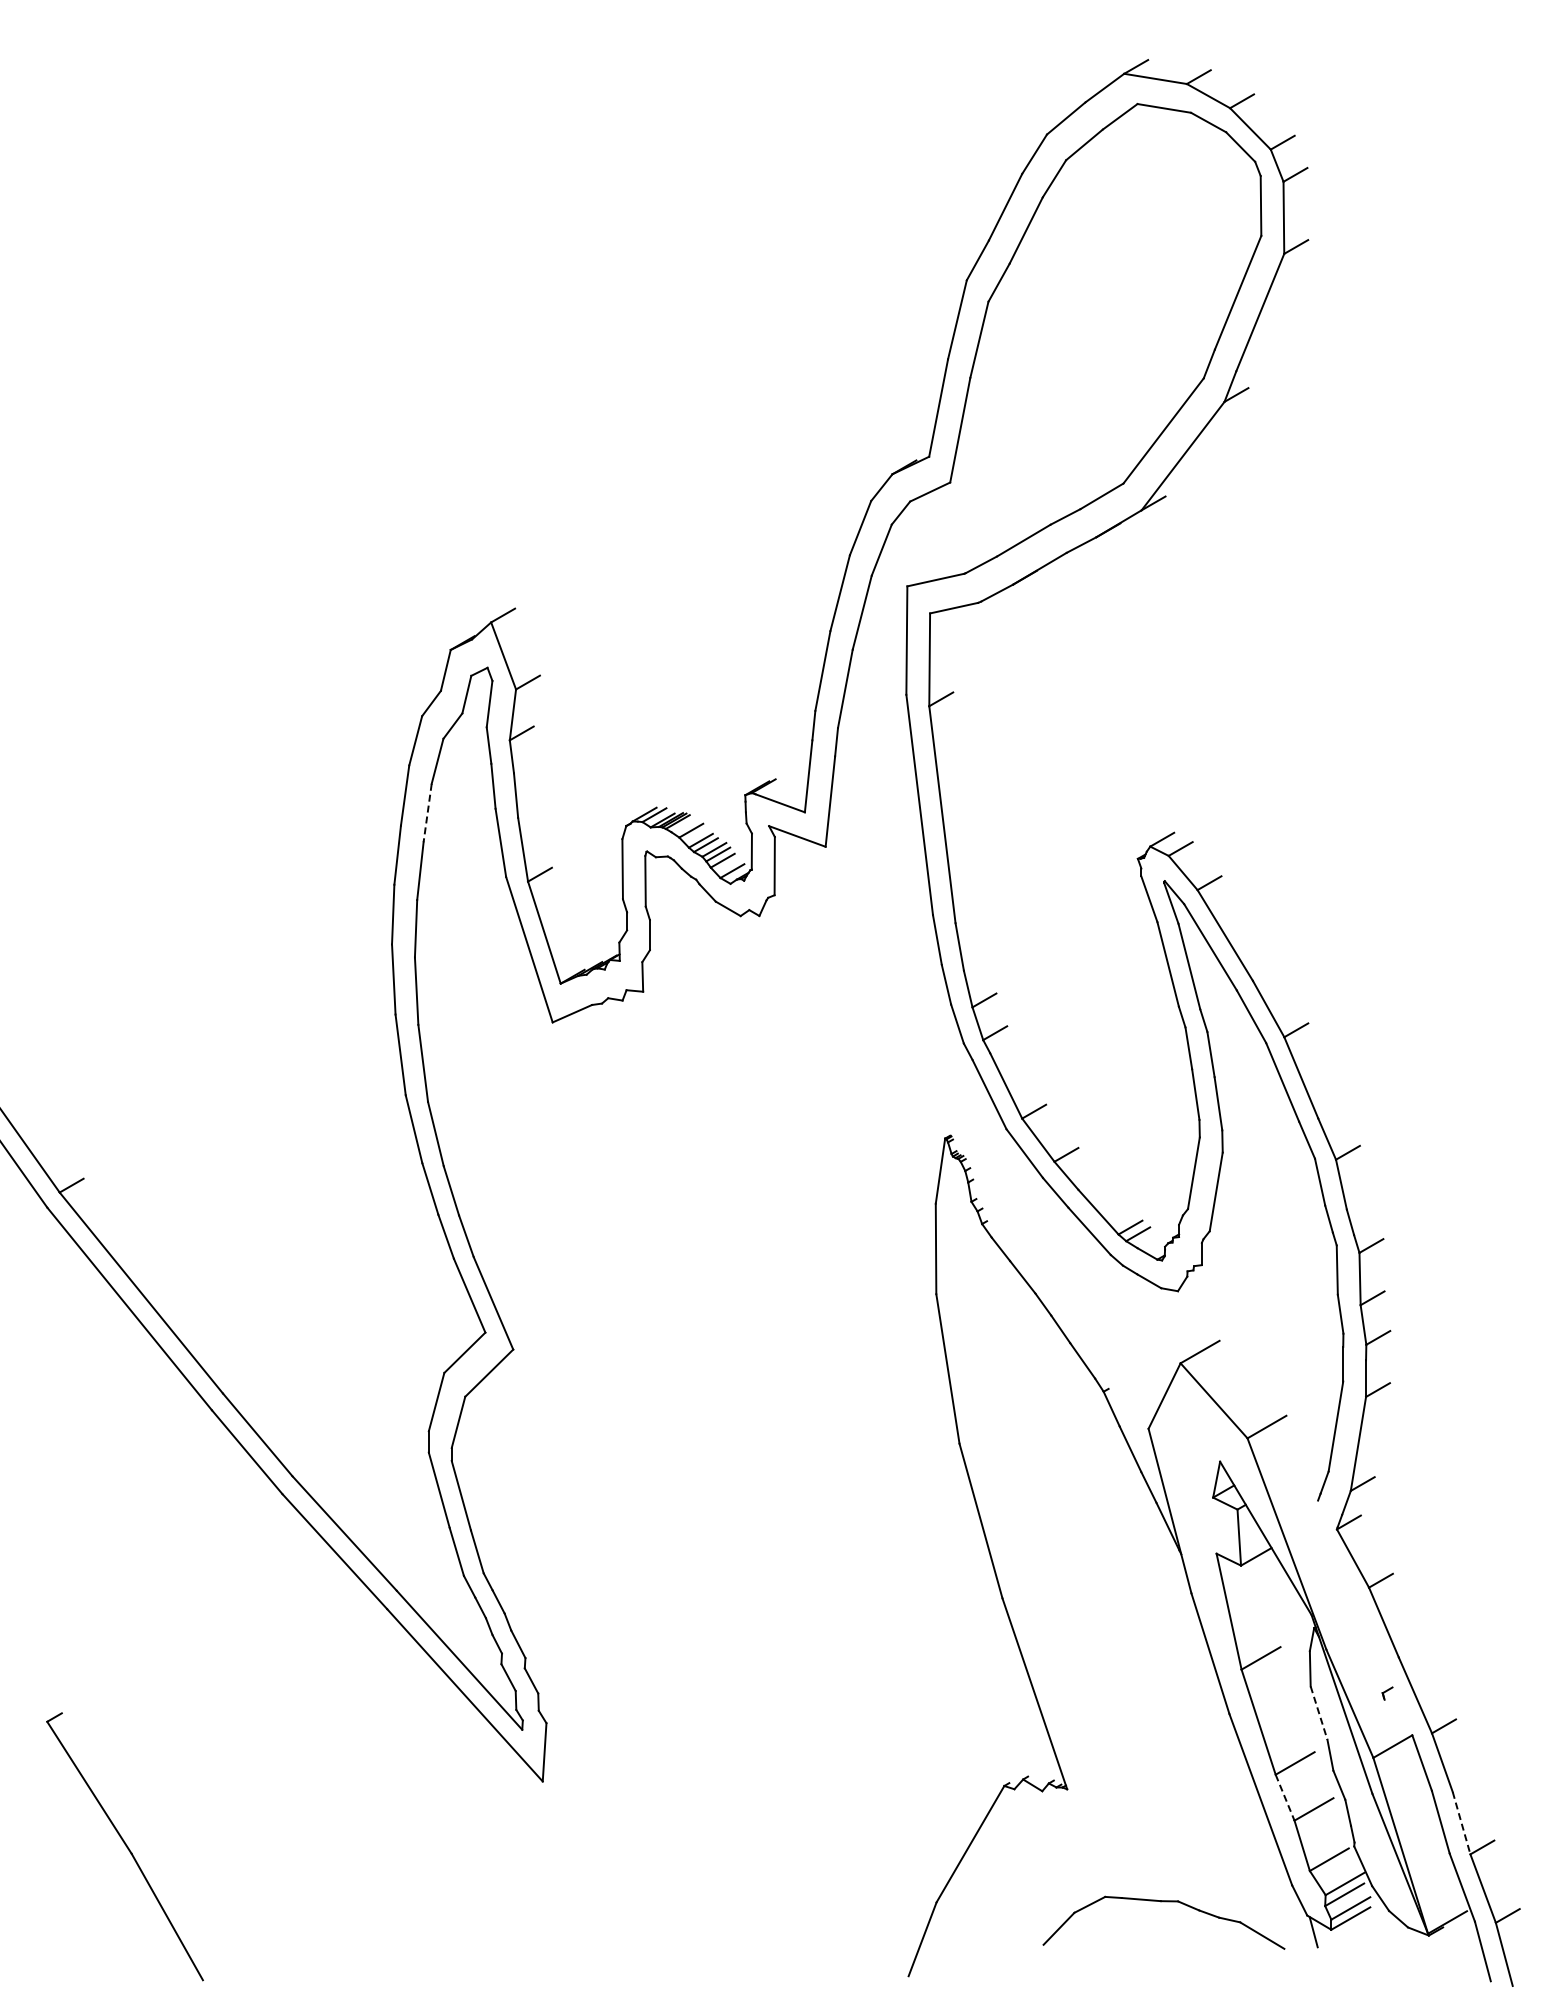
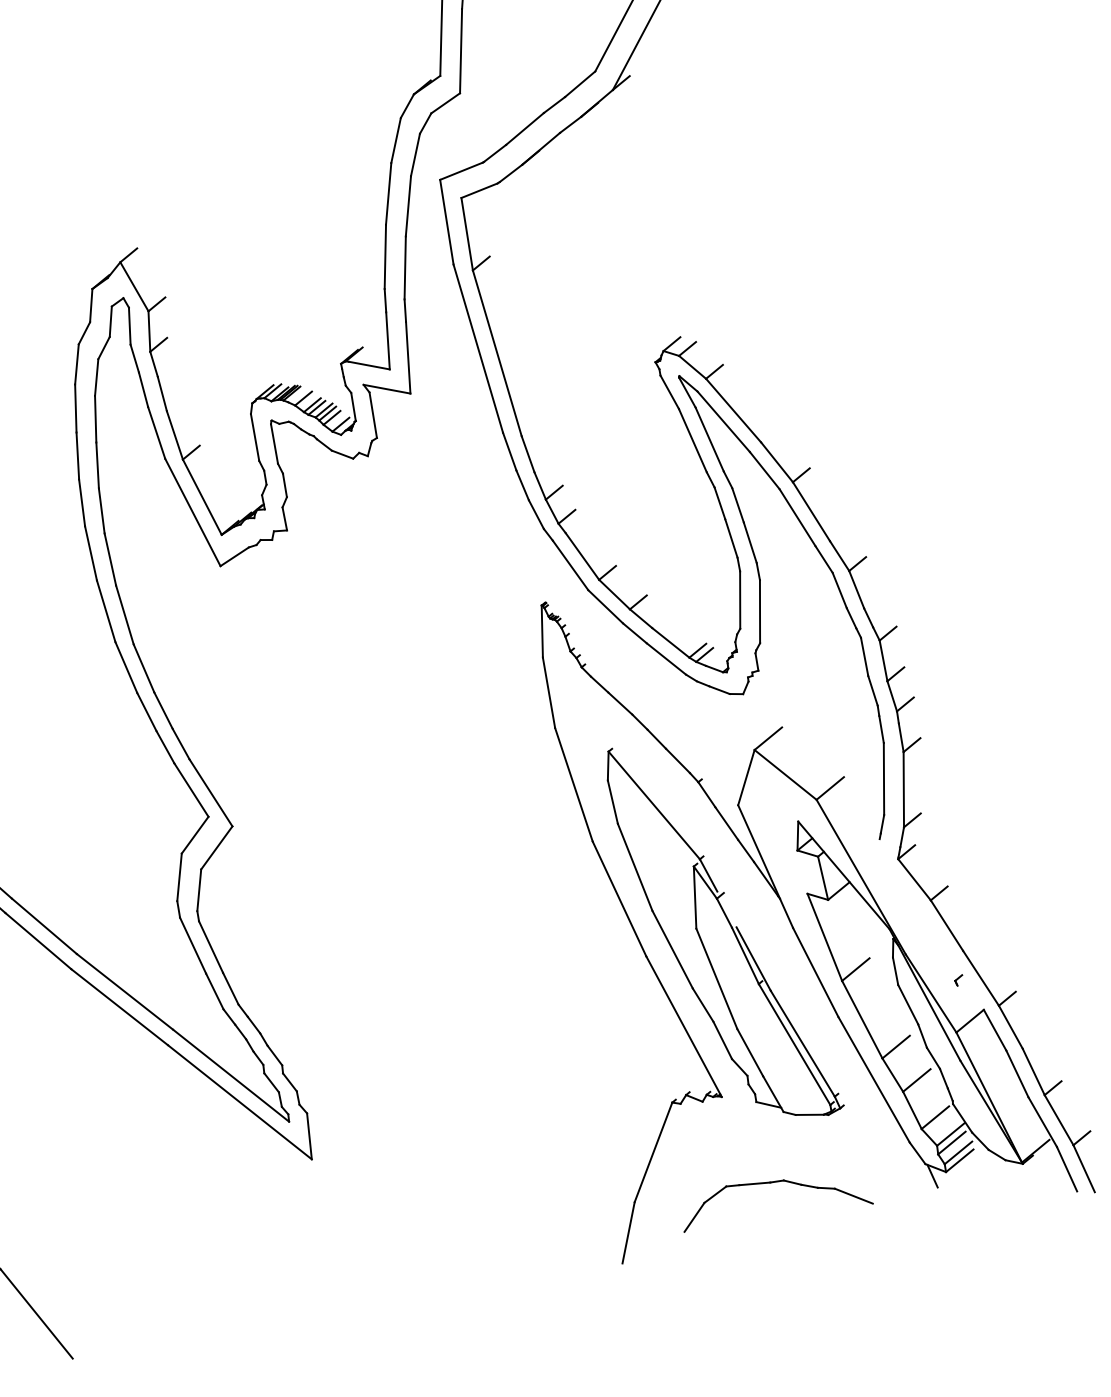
line: (427, 813) -> (95, 419), dashed -> solid
part: (1104, 1582) -> (723, 930), added
line: (1319, 1713) -> (908, 1004), dashed -> solid
line: (1285, 1797) -> (893, 1074), dashed -> solid
line: (1461, 1823) -> (1033, 1072), dashed -> solid
part: (1163, 1902) -> (772, 1183), moved

